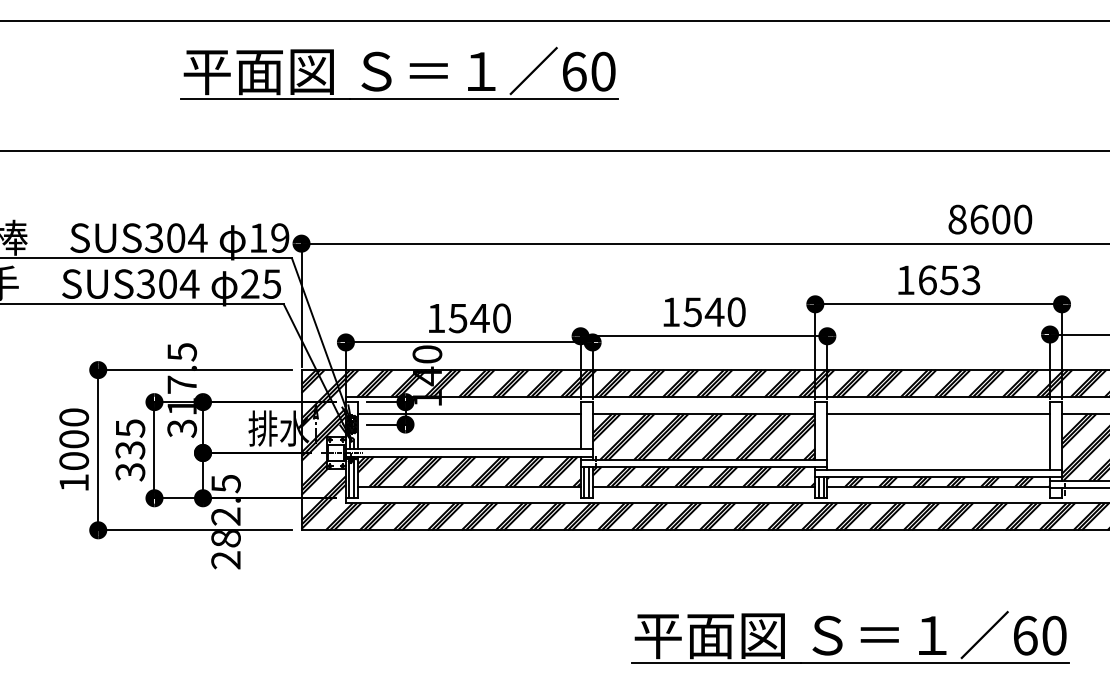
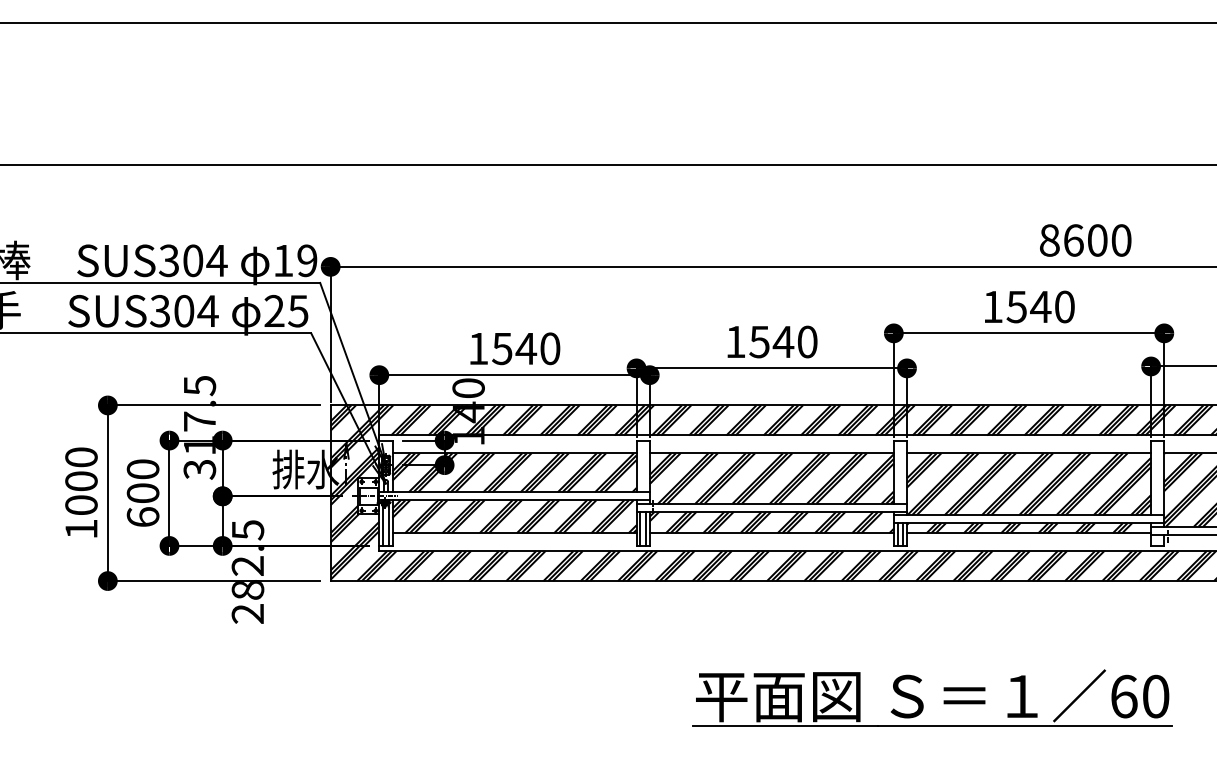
part: (390, 76) -> (428, 83), removed
text: (949, 280) -> (1040, 307), 1653 -> 1540
hatch: (468, 431) -> (513, 472), added
hatch: (938, 441) -> (1028, 483), added
text: (130, 450) -> (143, 493), 335 -> 600

